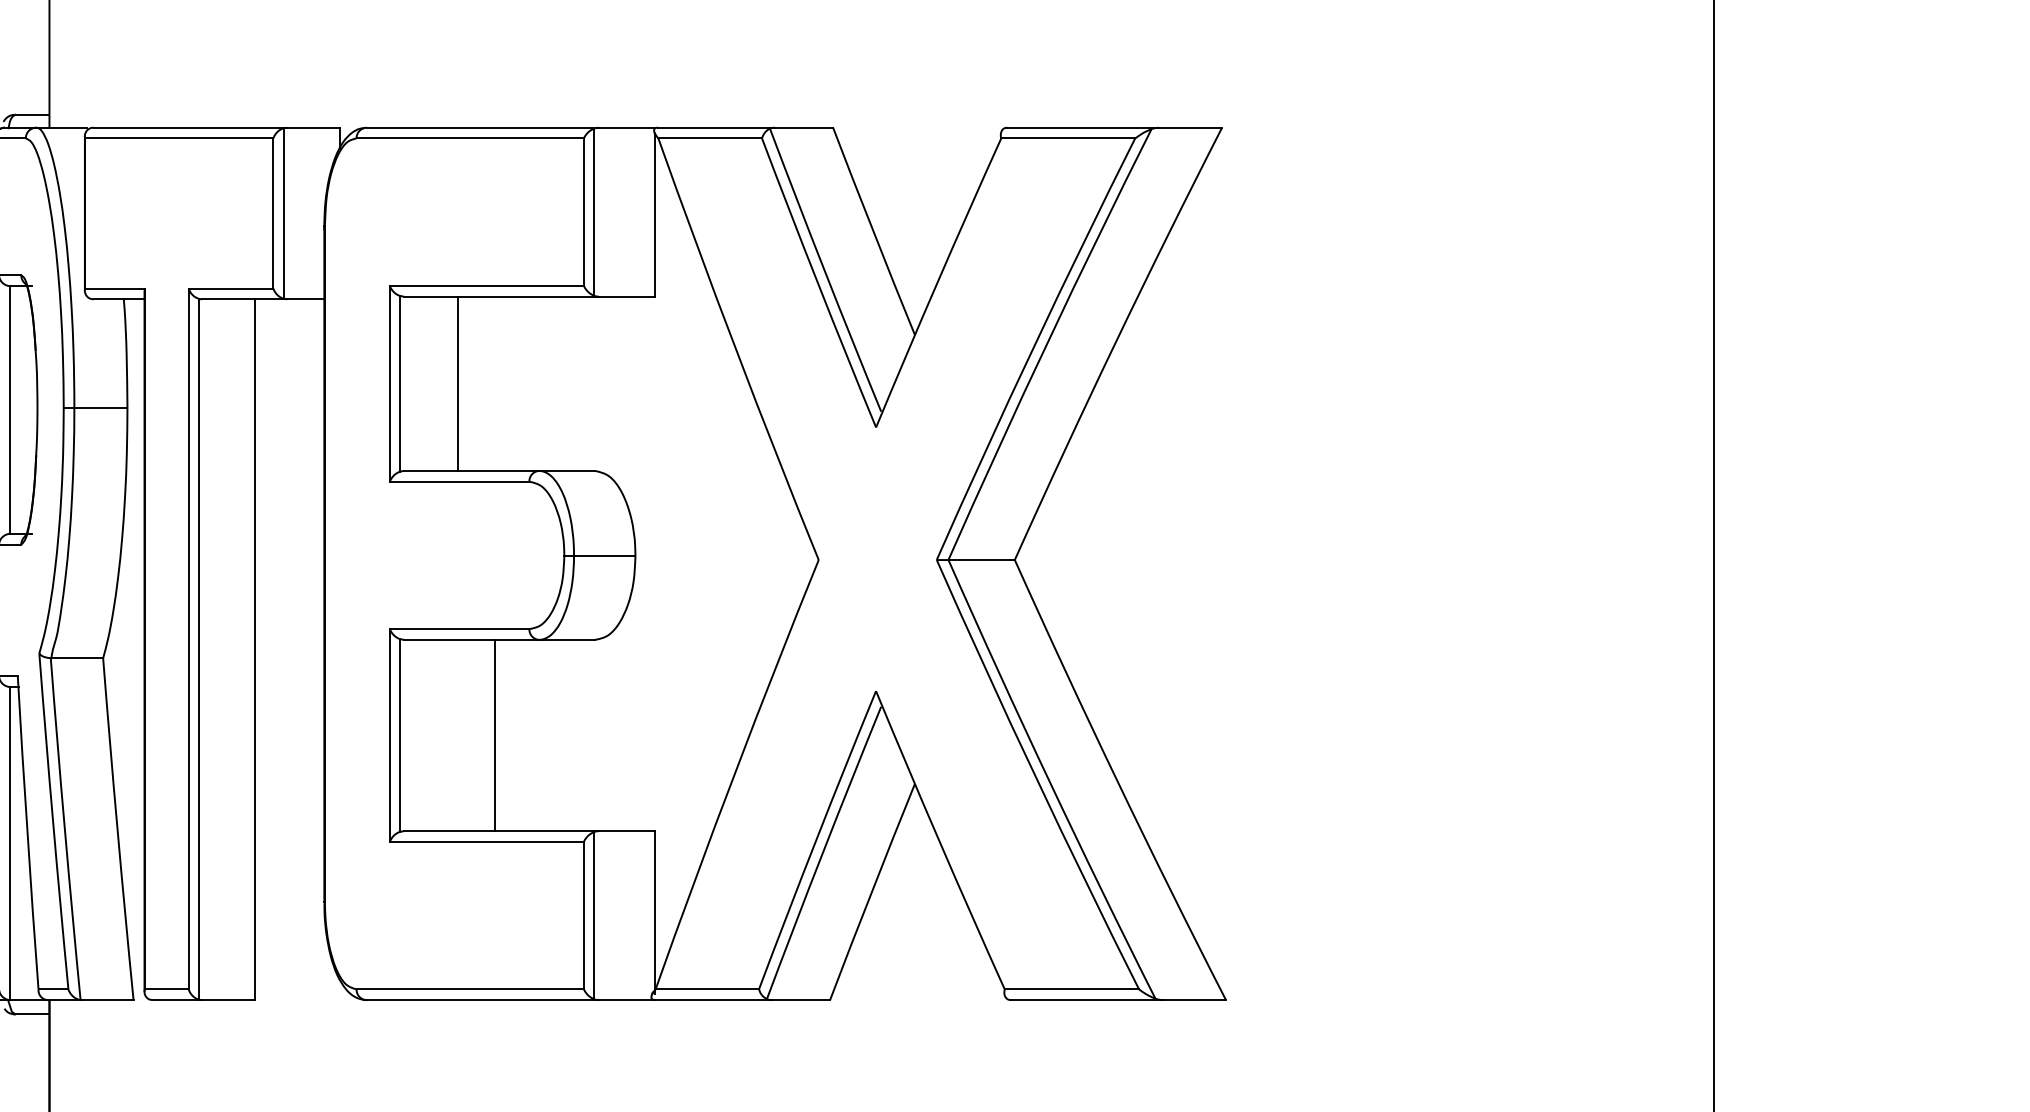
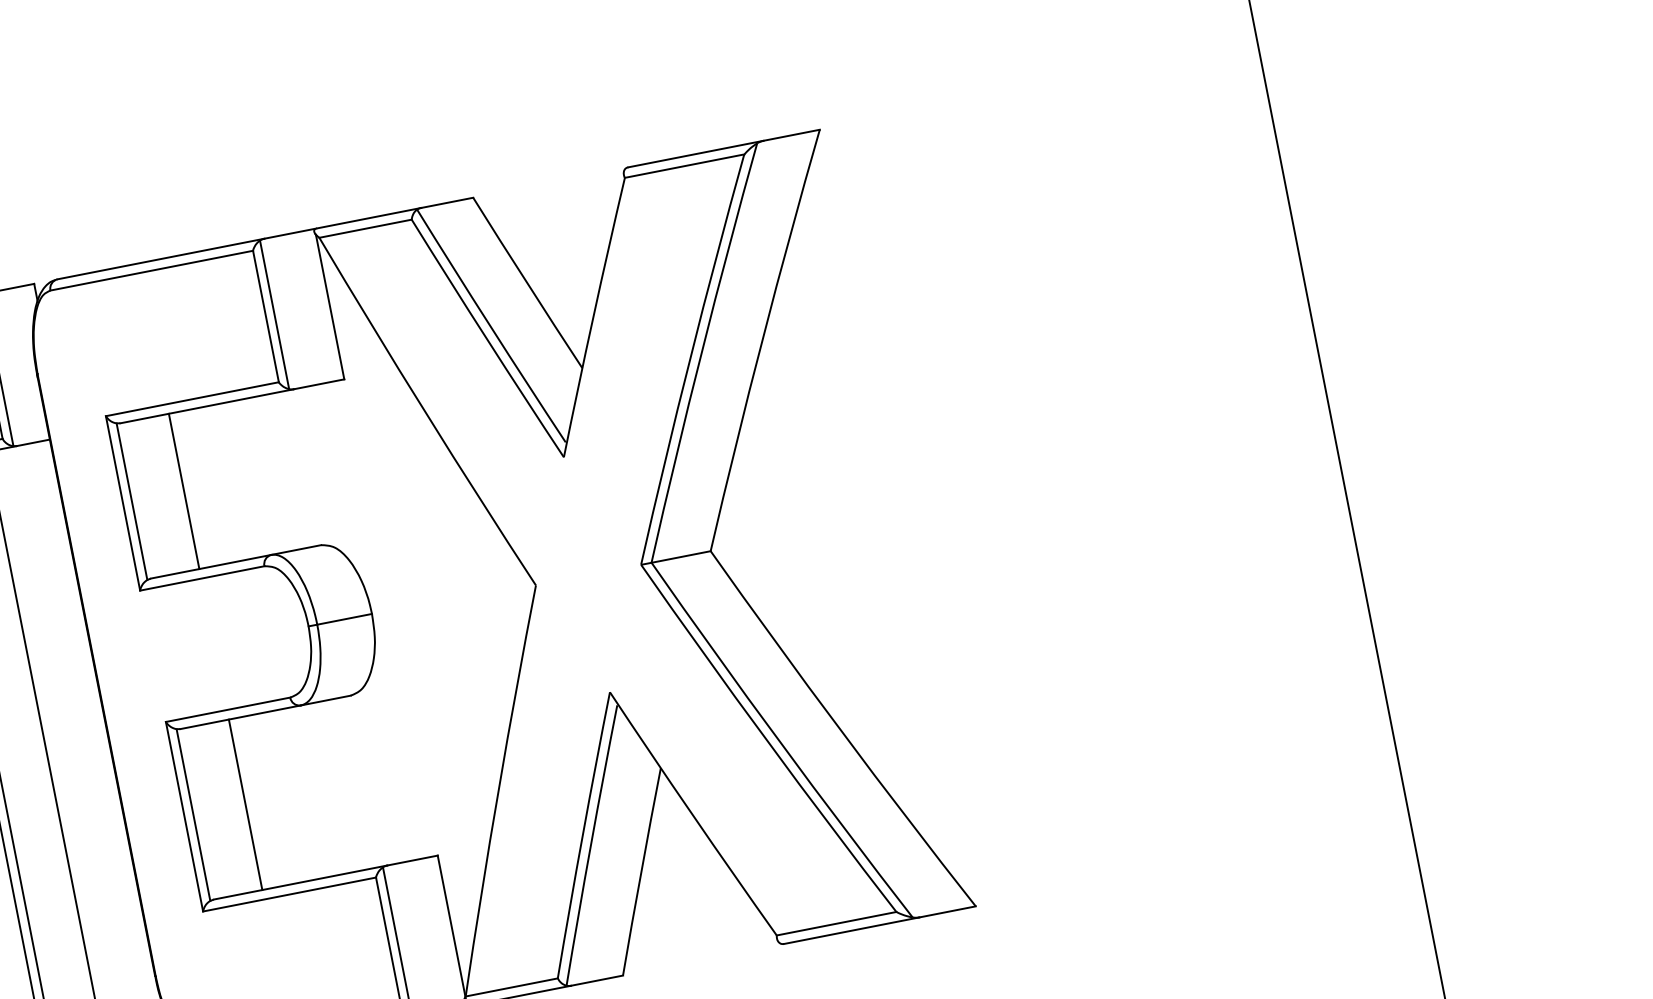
line: (495, 735) -> (245, 804), moved

